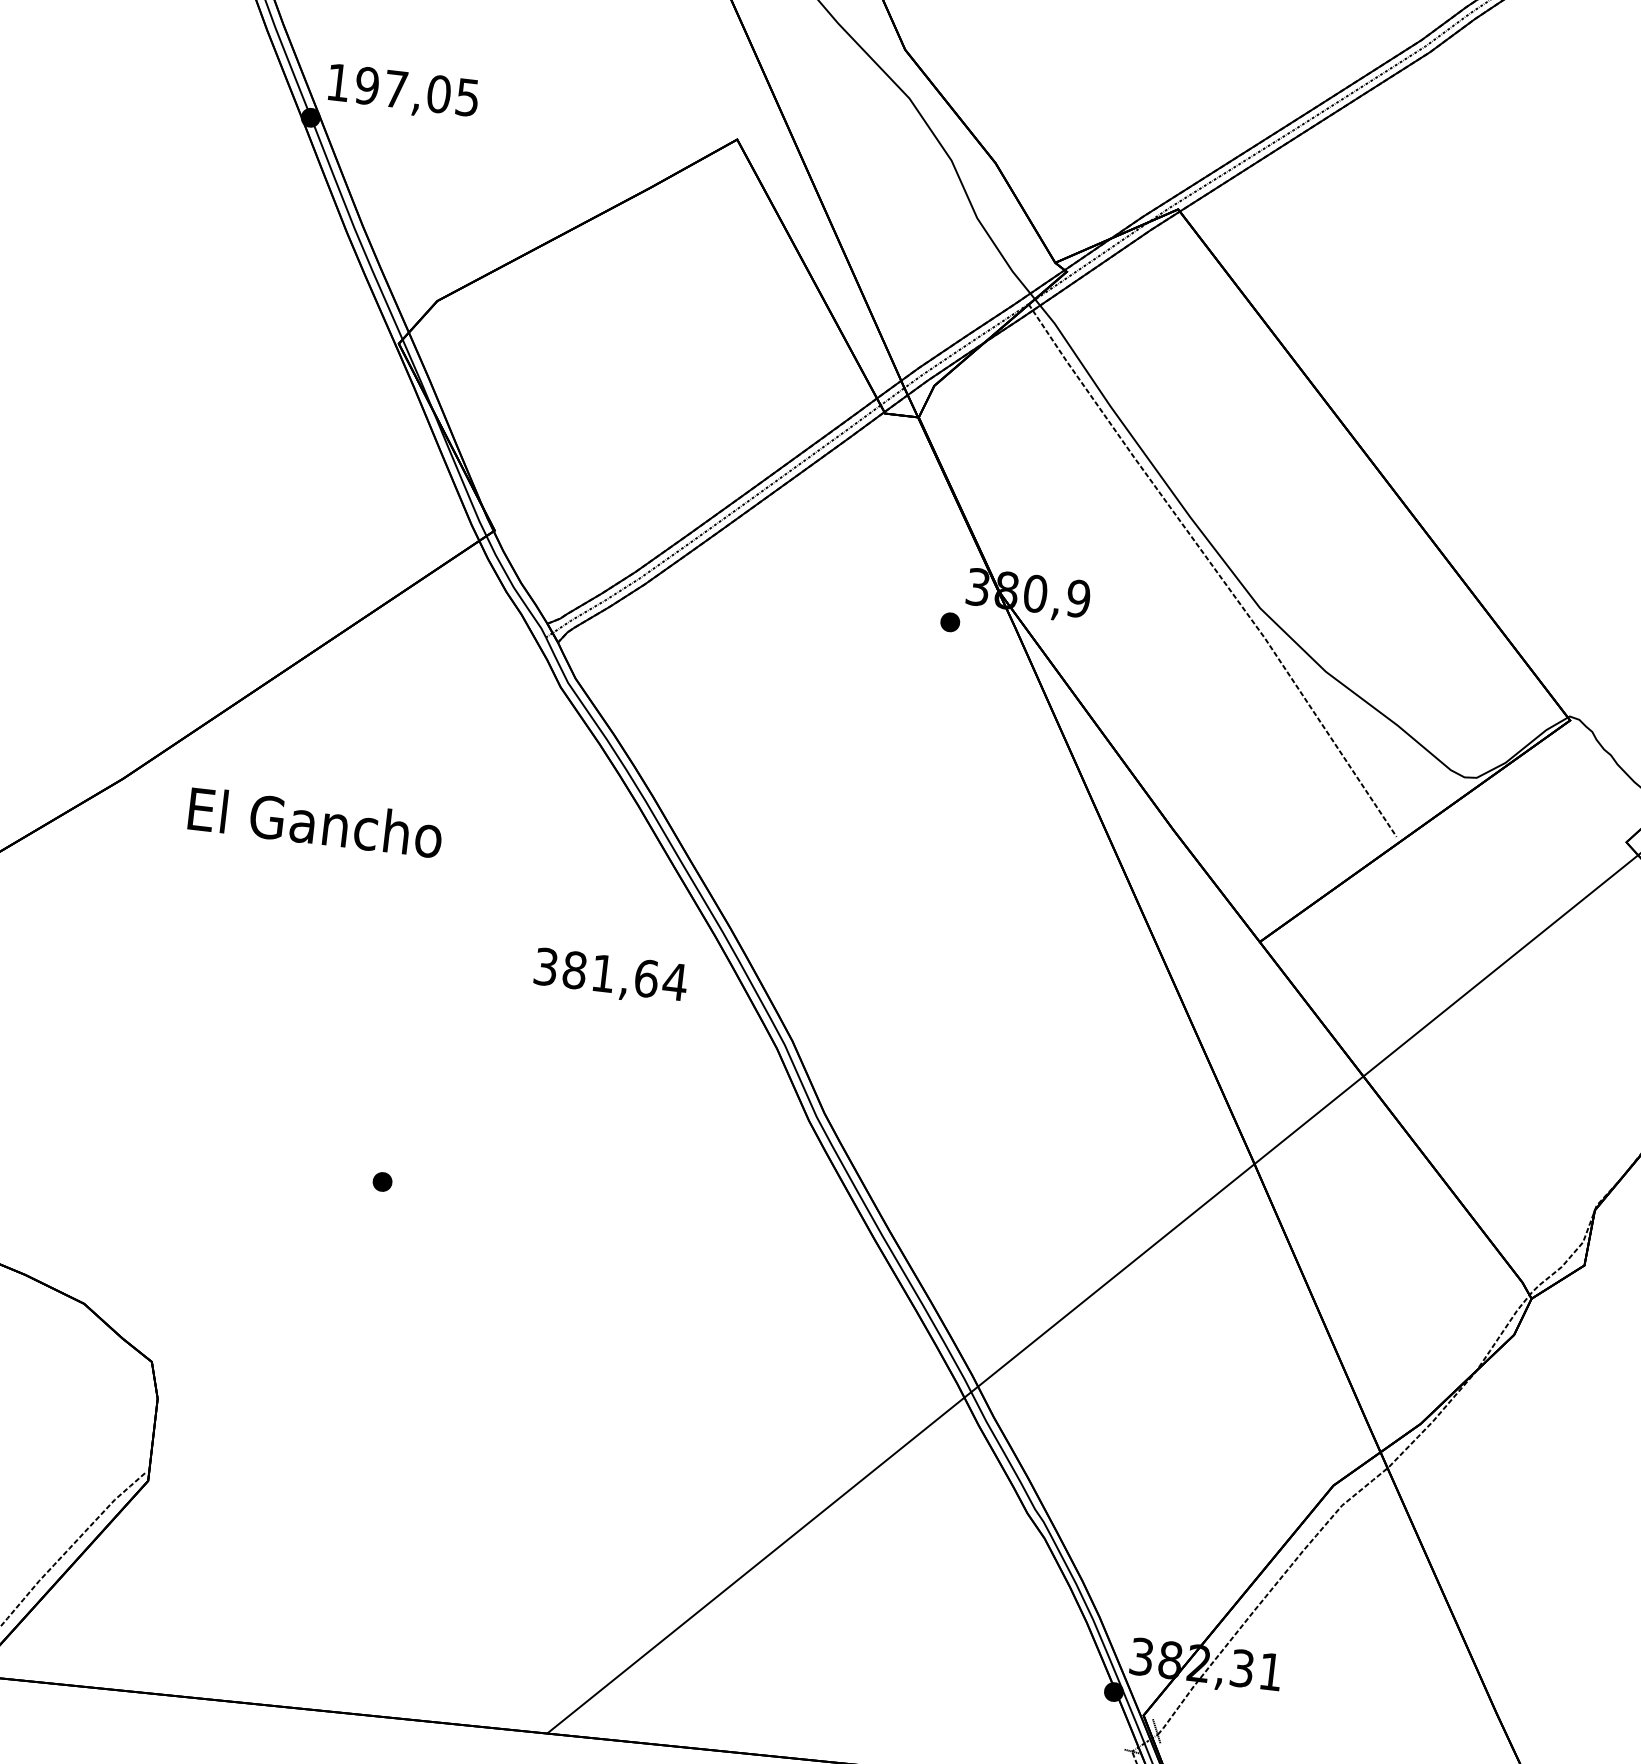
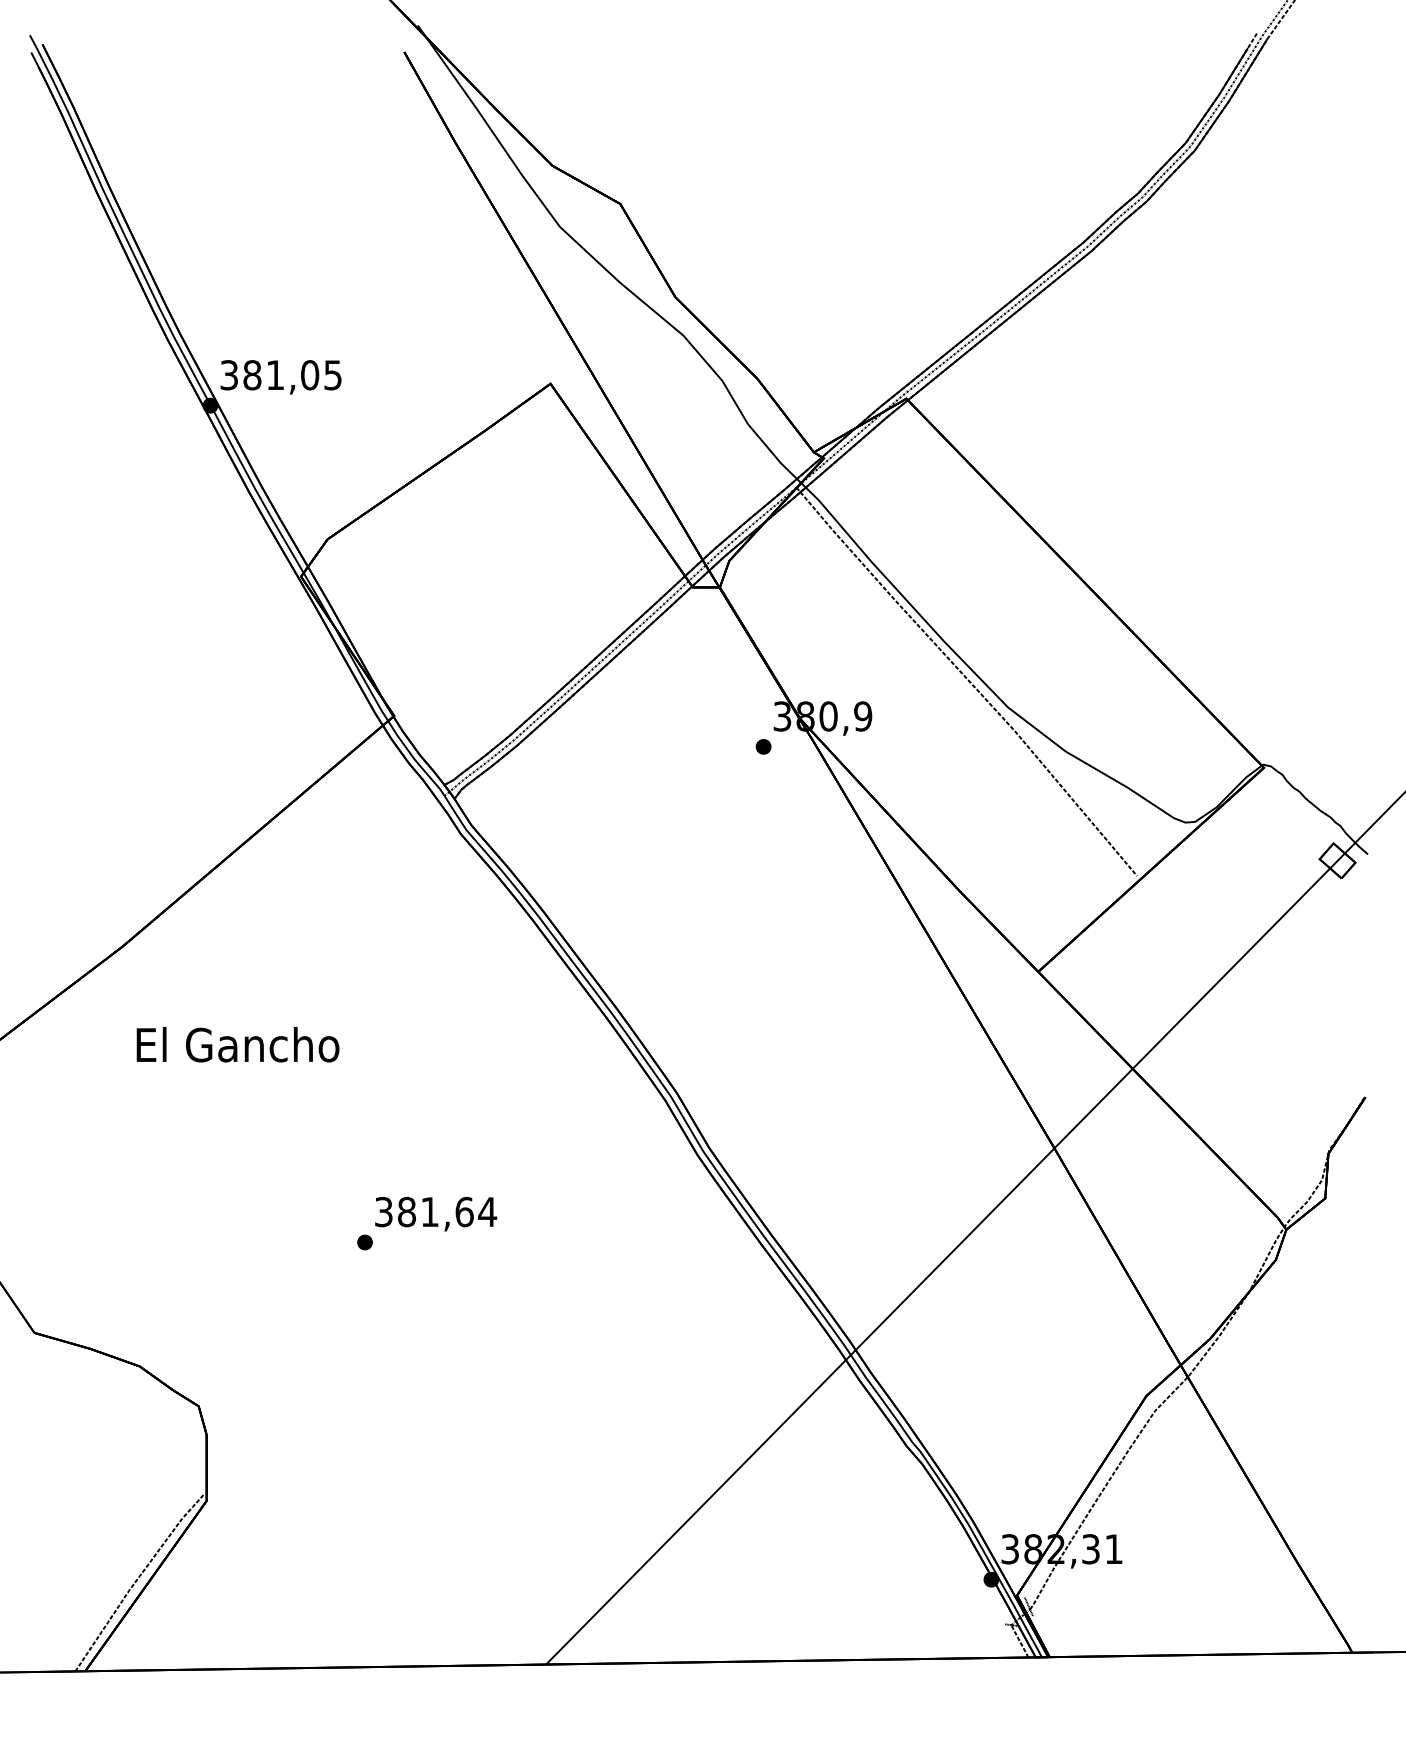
text: (366, 86) -> (251, 375), 197,05 -> 381,05
text: (315, 822) -> (237, 1044), moved
text: (611, 977) -> (436, 1214), moved

